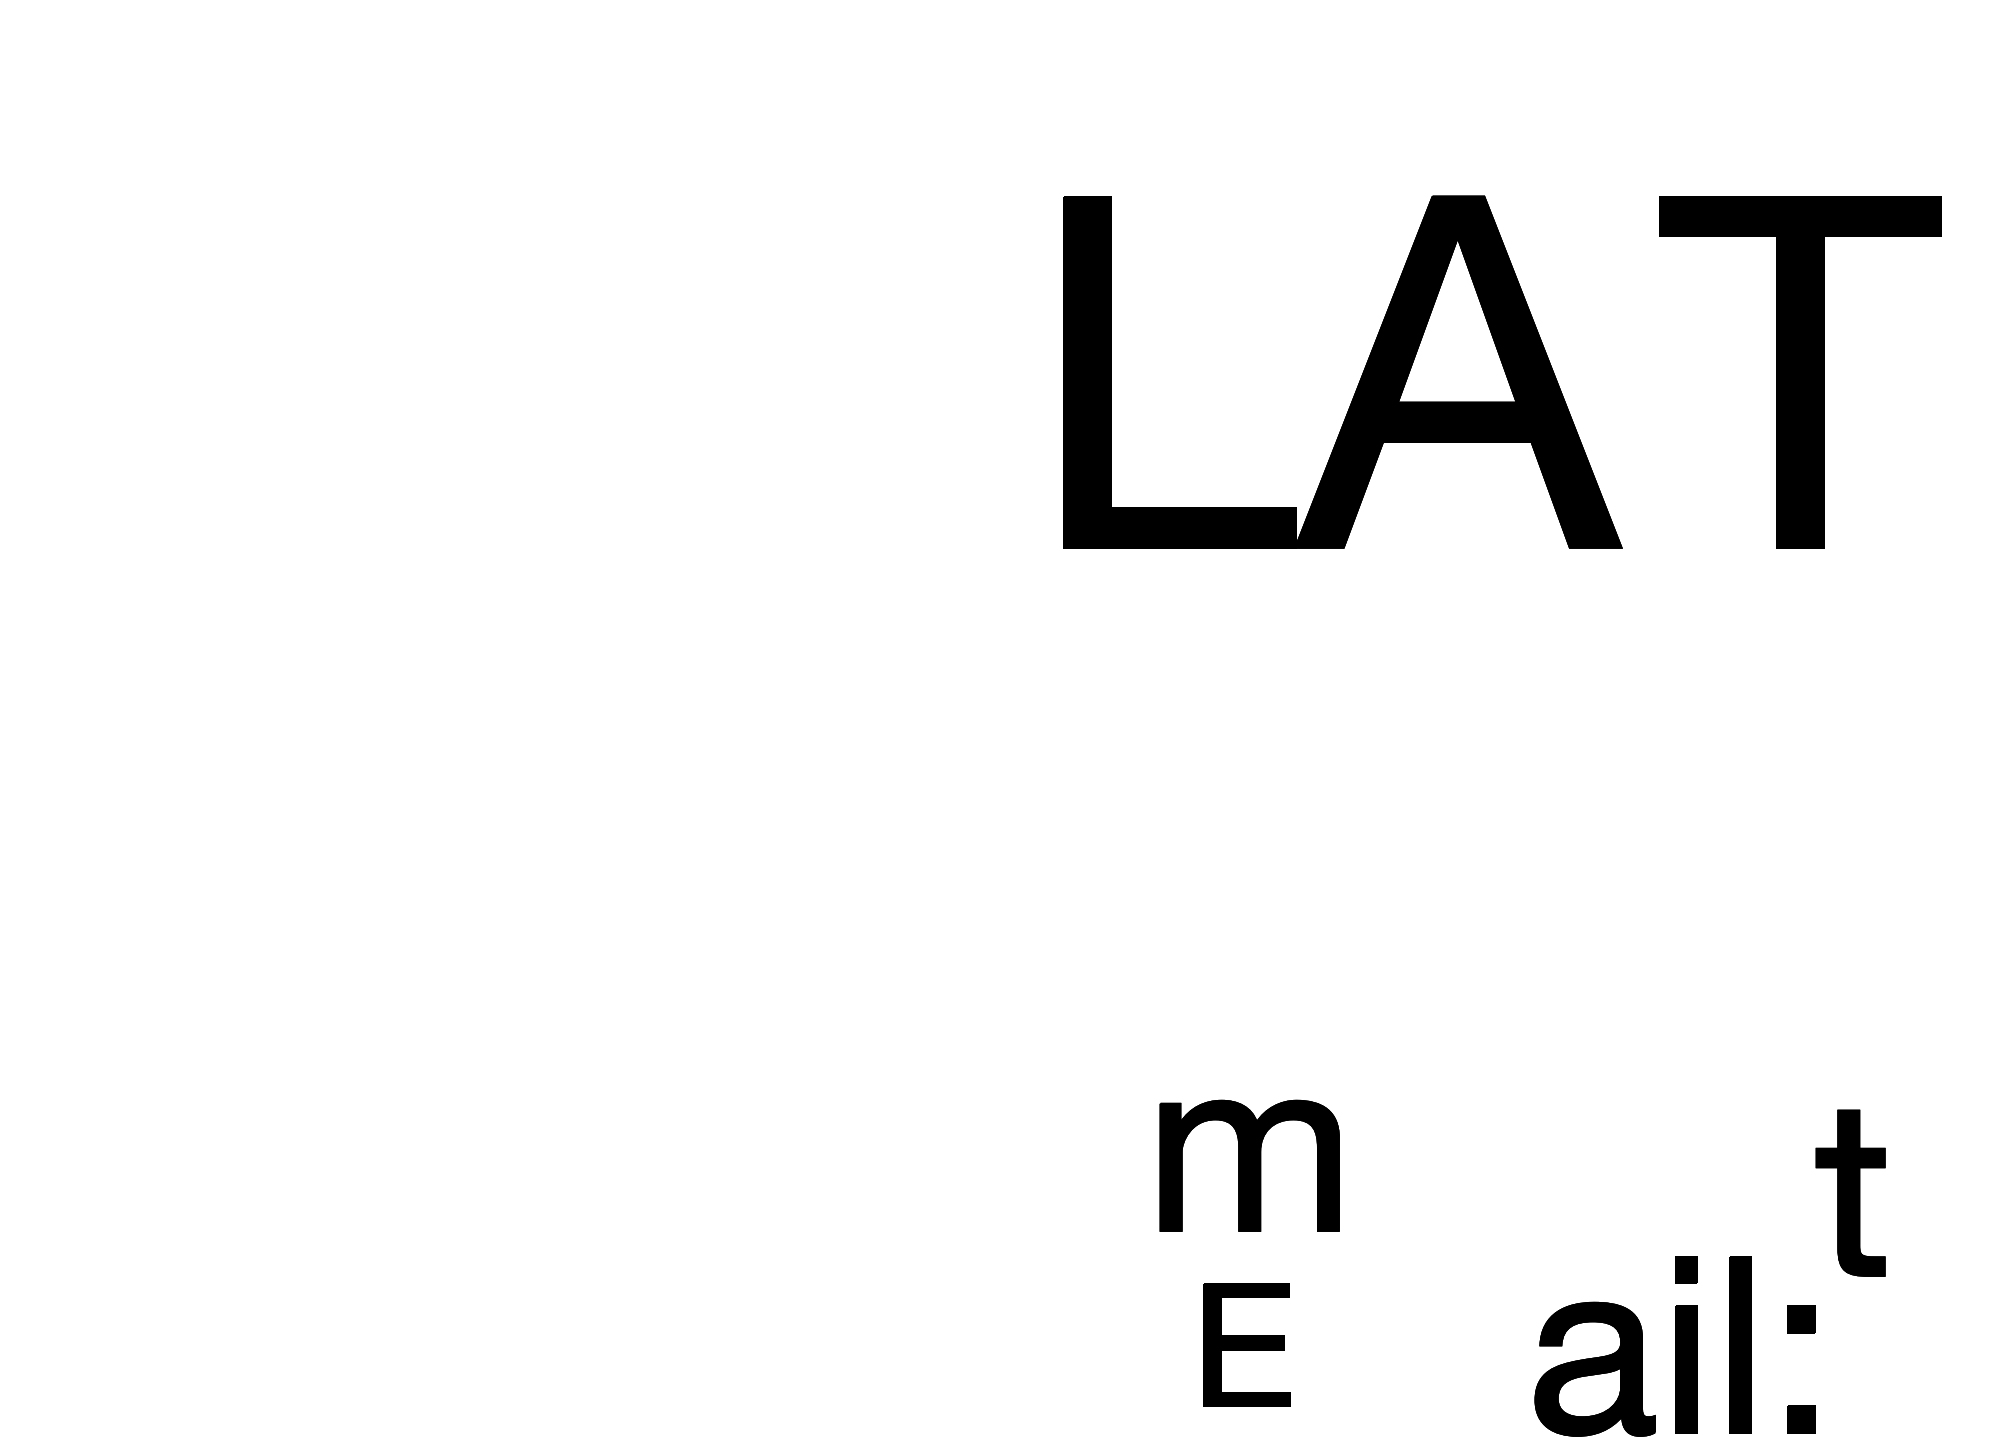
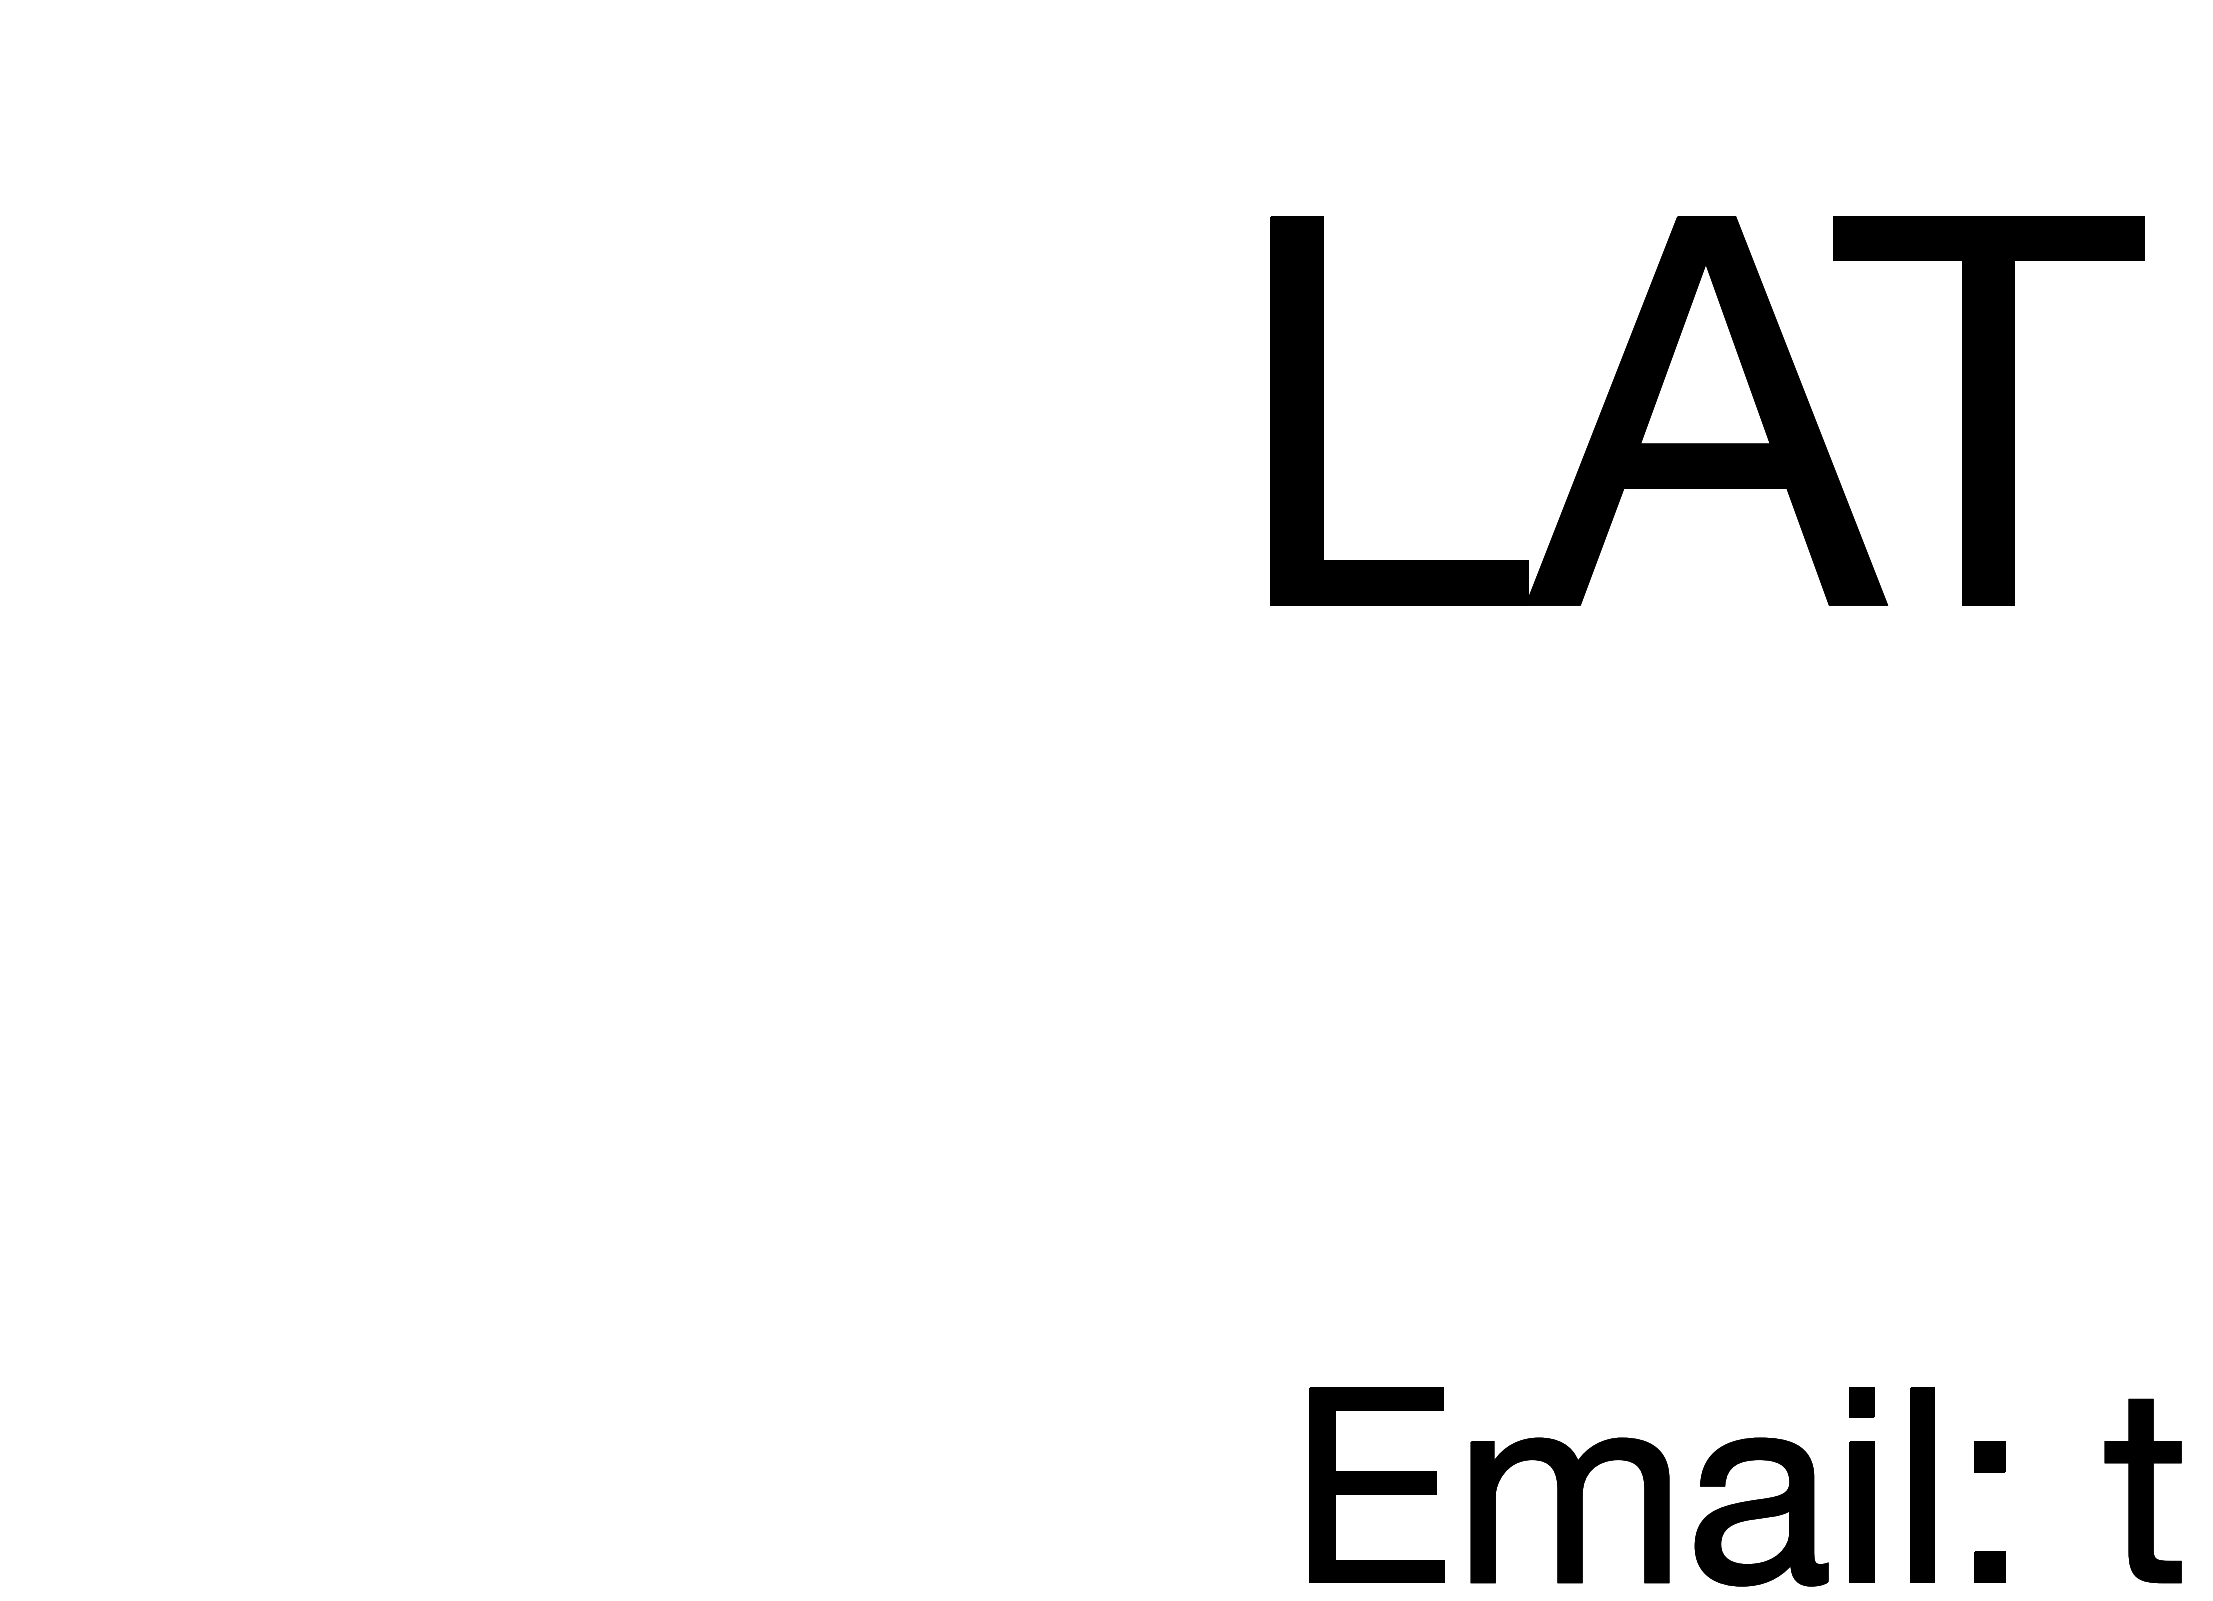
part: (1360, 377) -> (1598, 416), moved
part: (1249, 1165) -> (1569, 1510), moved
part: (1850, 1192) -> (2142, 1490), moved
part: (1246, 1344) -> (1376, 1484), size x1.43

